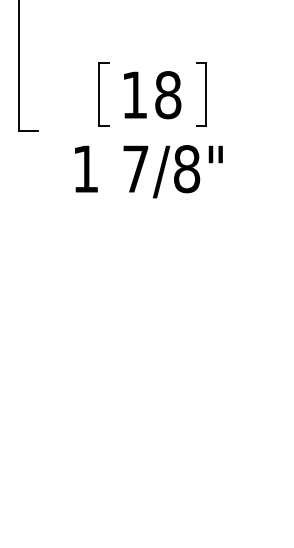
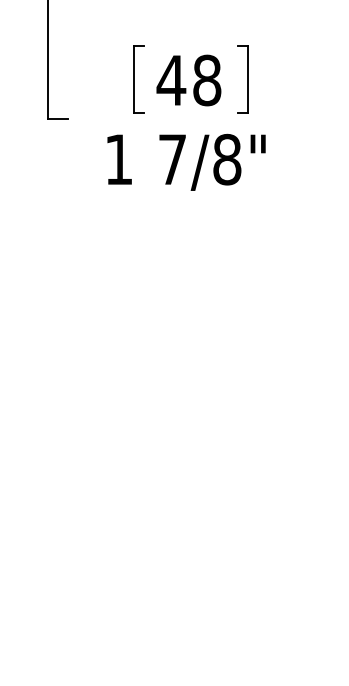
text: (134, 95) -> (171, 80), 18 -> 48

